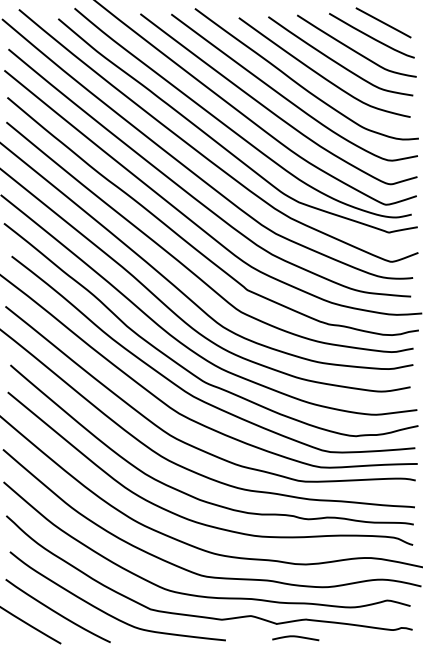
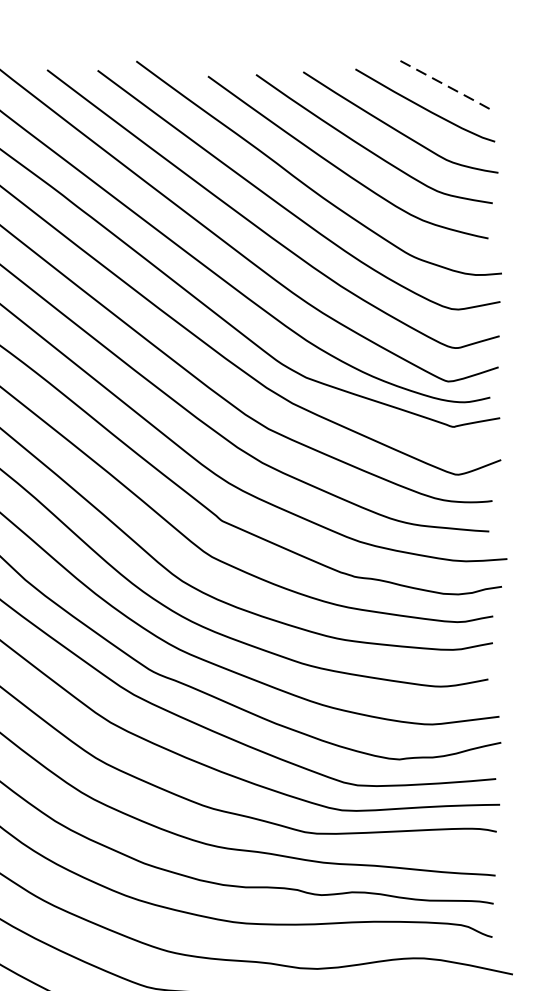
line: (383, 22) -> (444, 83), solid -> dashed

